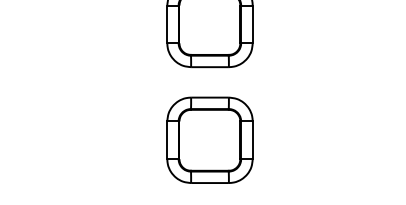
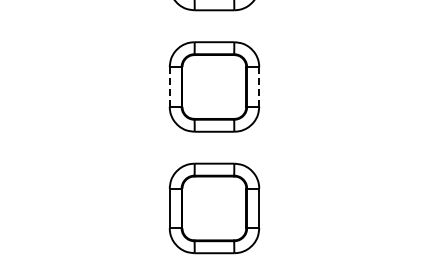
line: (167, 23) -> (169, 86), solid -> dashed
line: (252, 23) -> (259, 86), solid -> dashed

